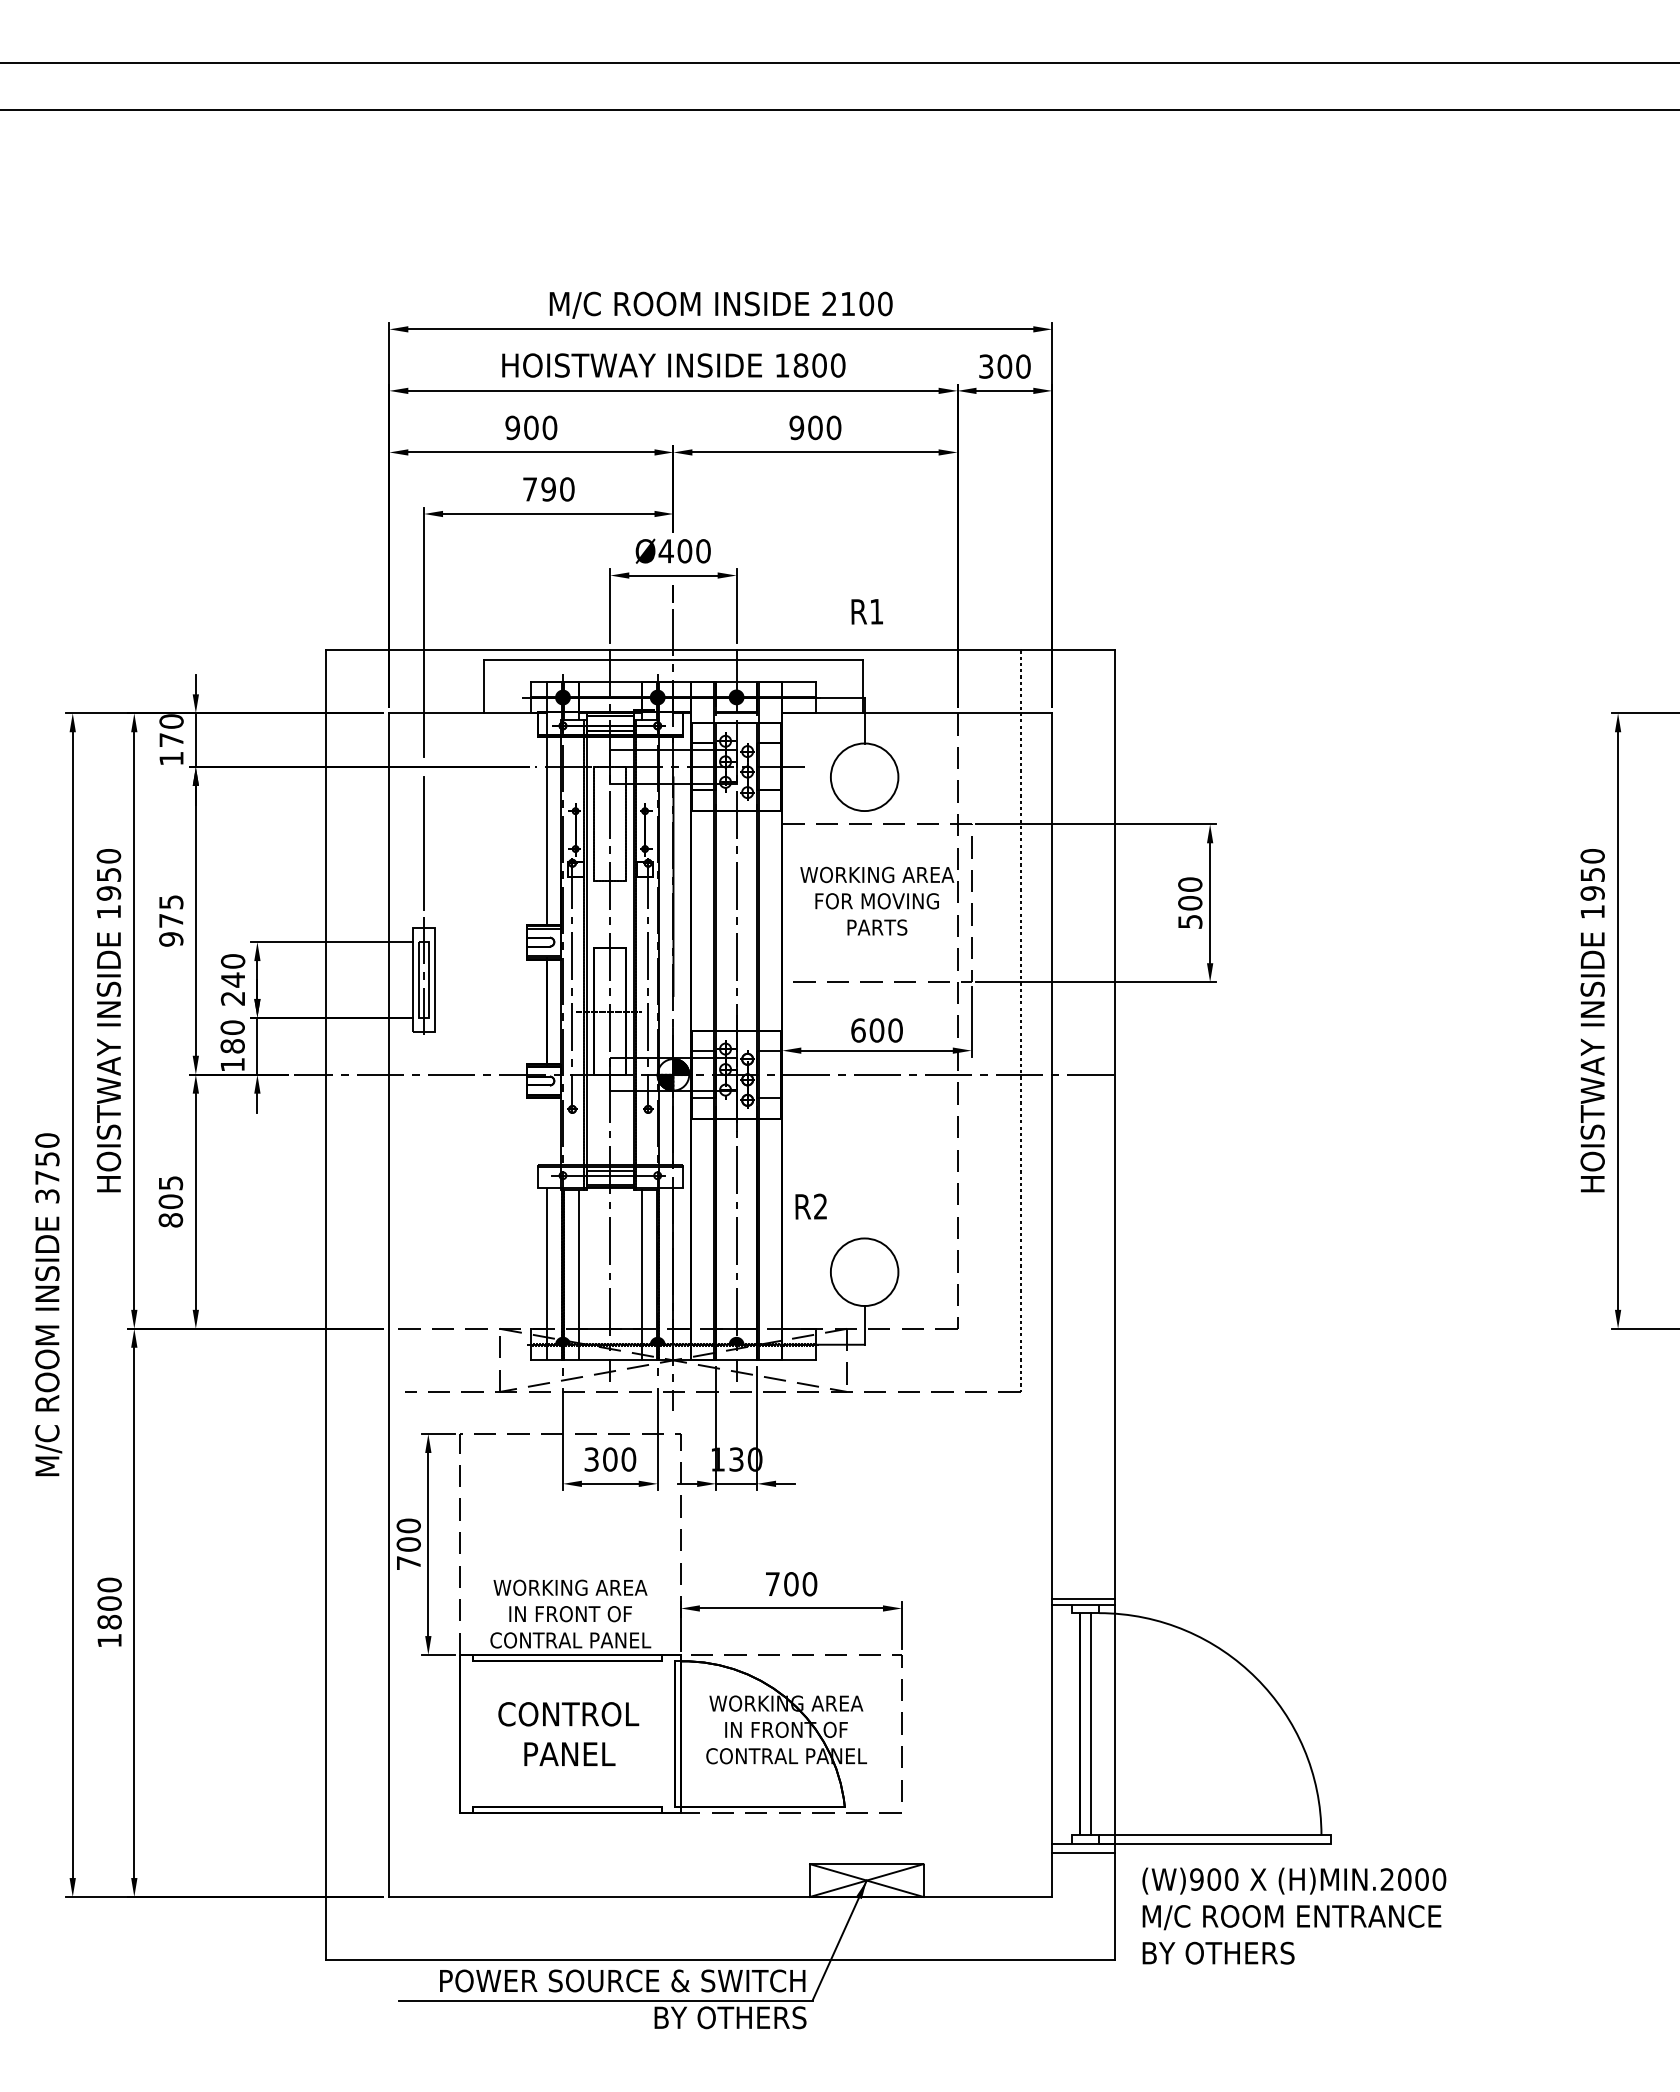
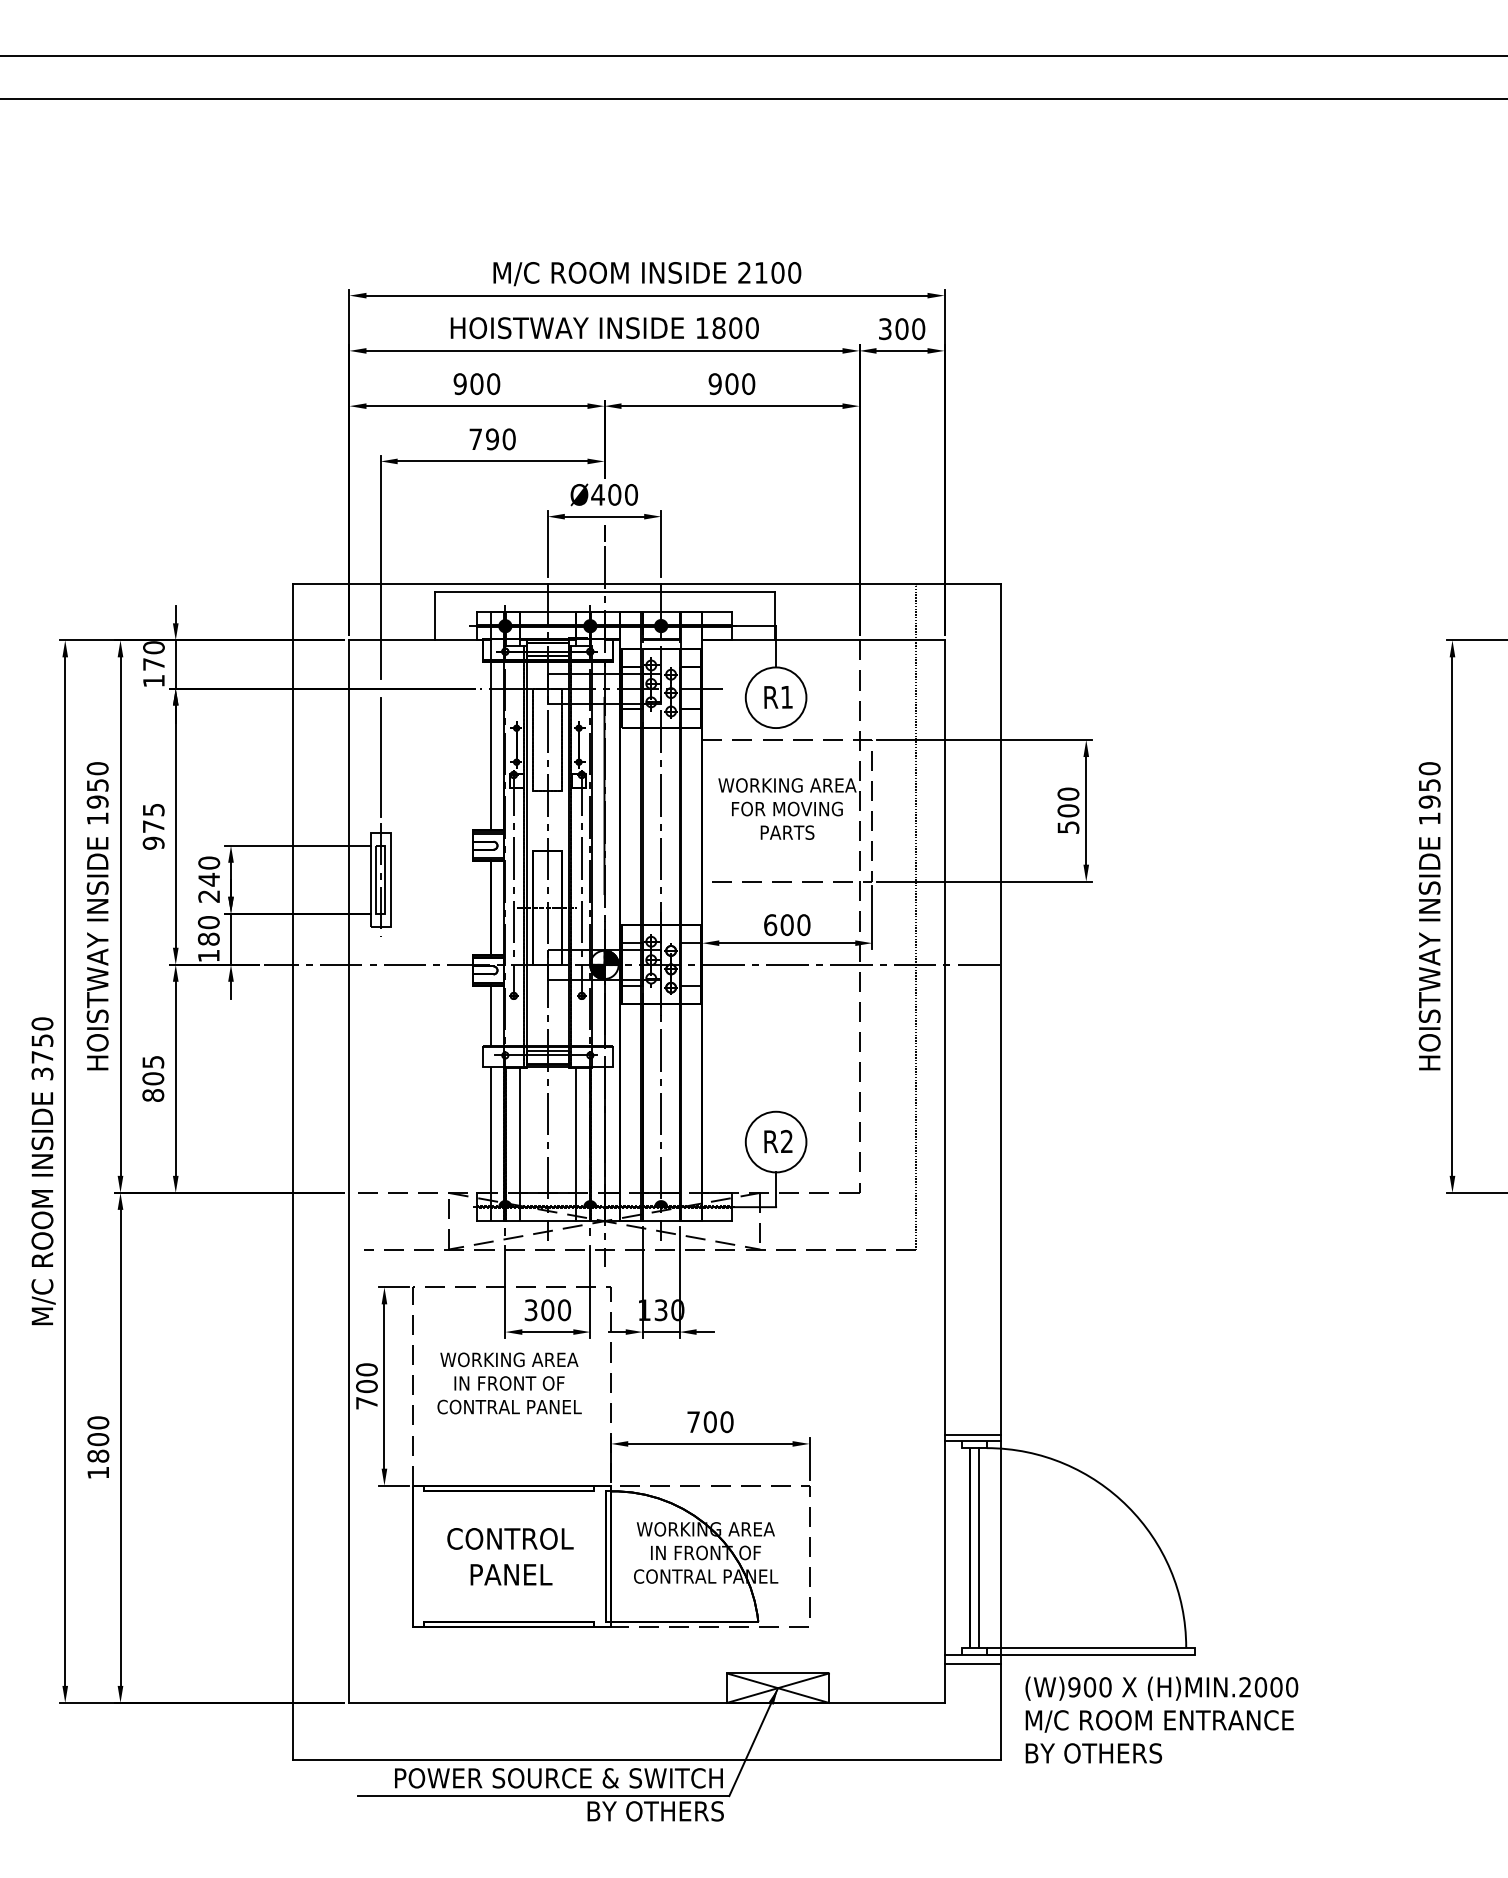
text: (866, 611) -> (777, 697), moved
line: (547, 1130) -> (491, 1014), added
text: (810, 1206) -> (777, 1141), moved
text: (570, 1613) -> (509, 1382), moved

